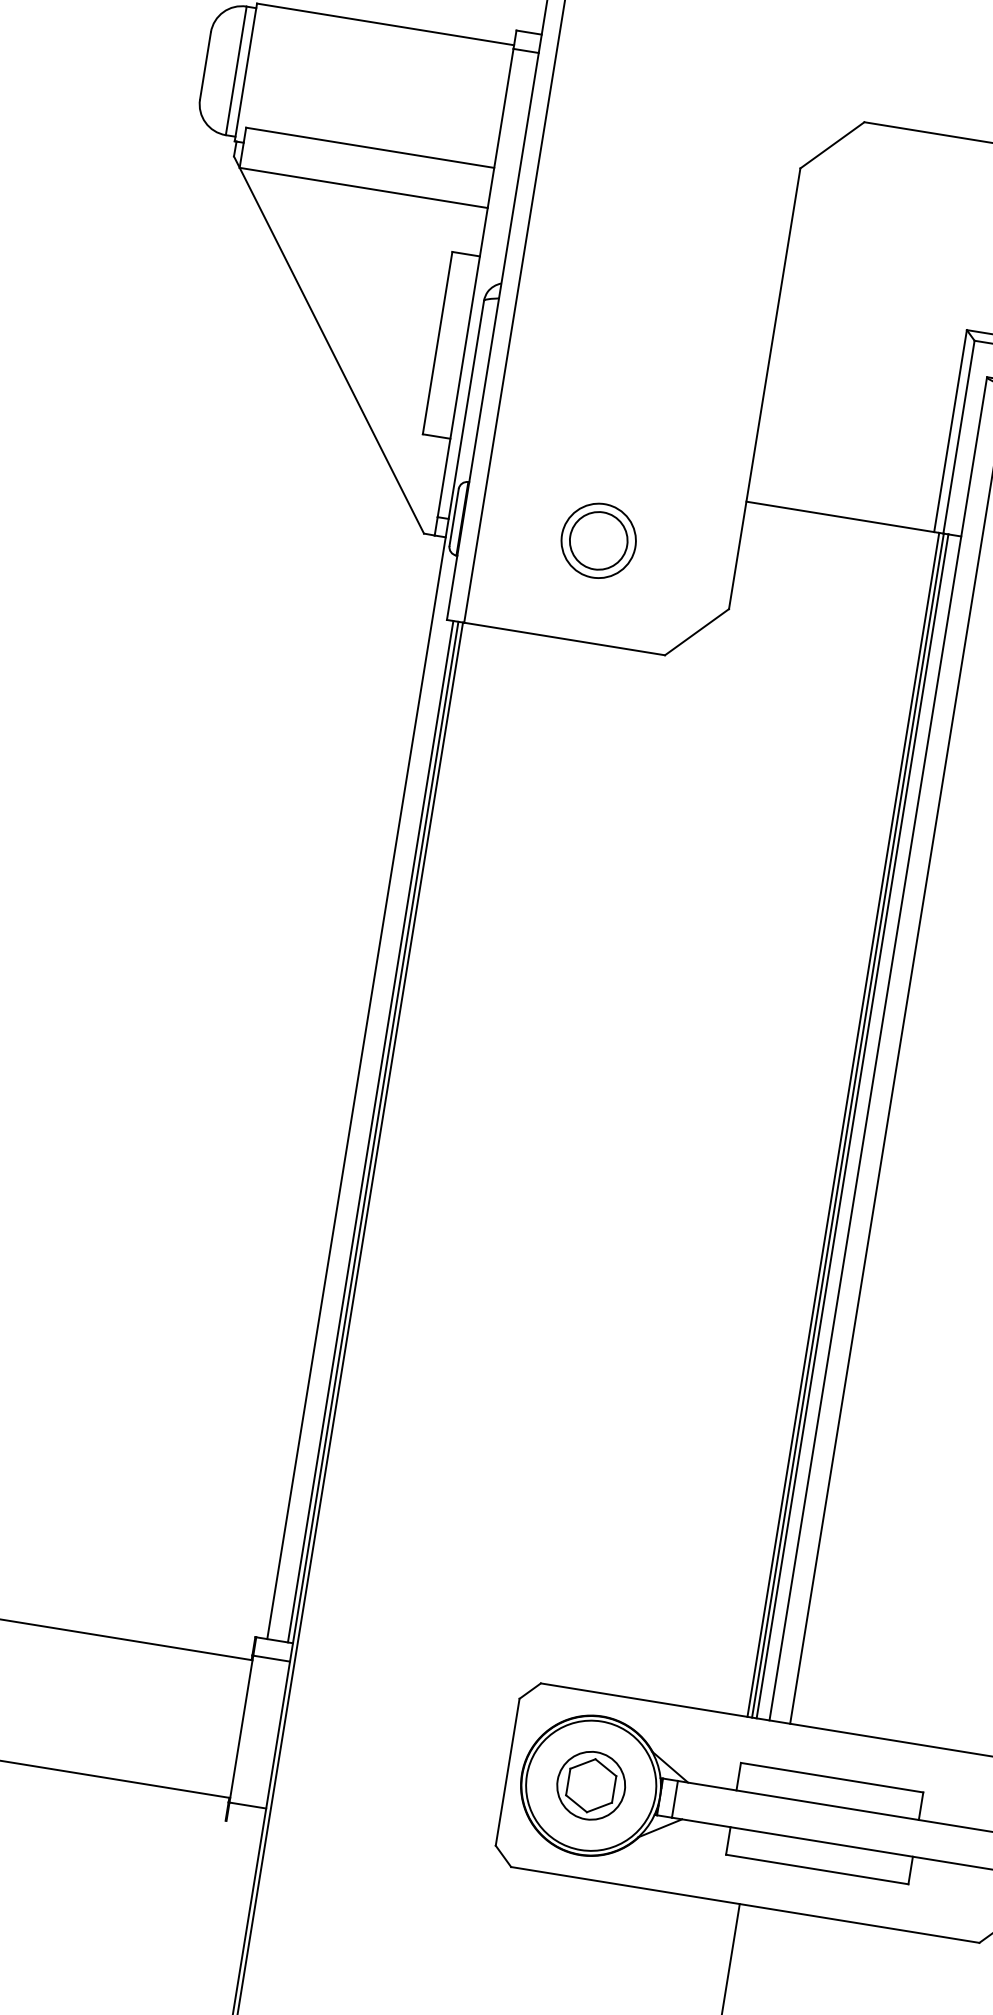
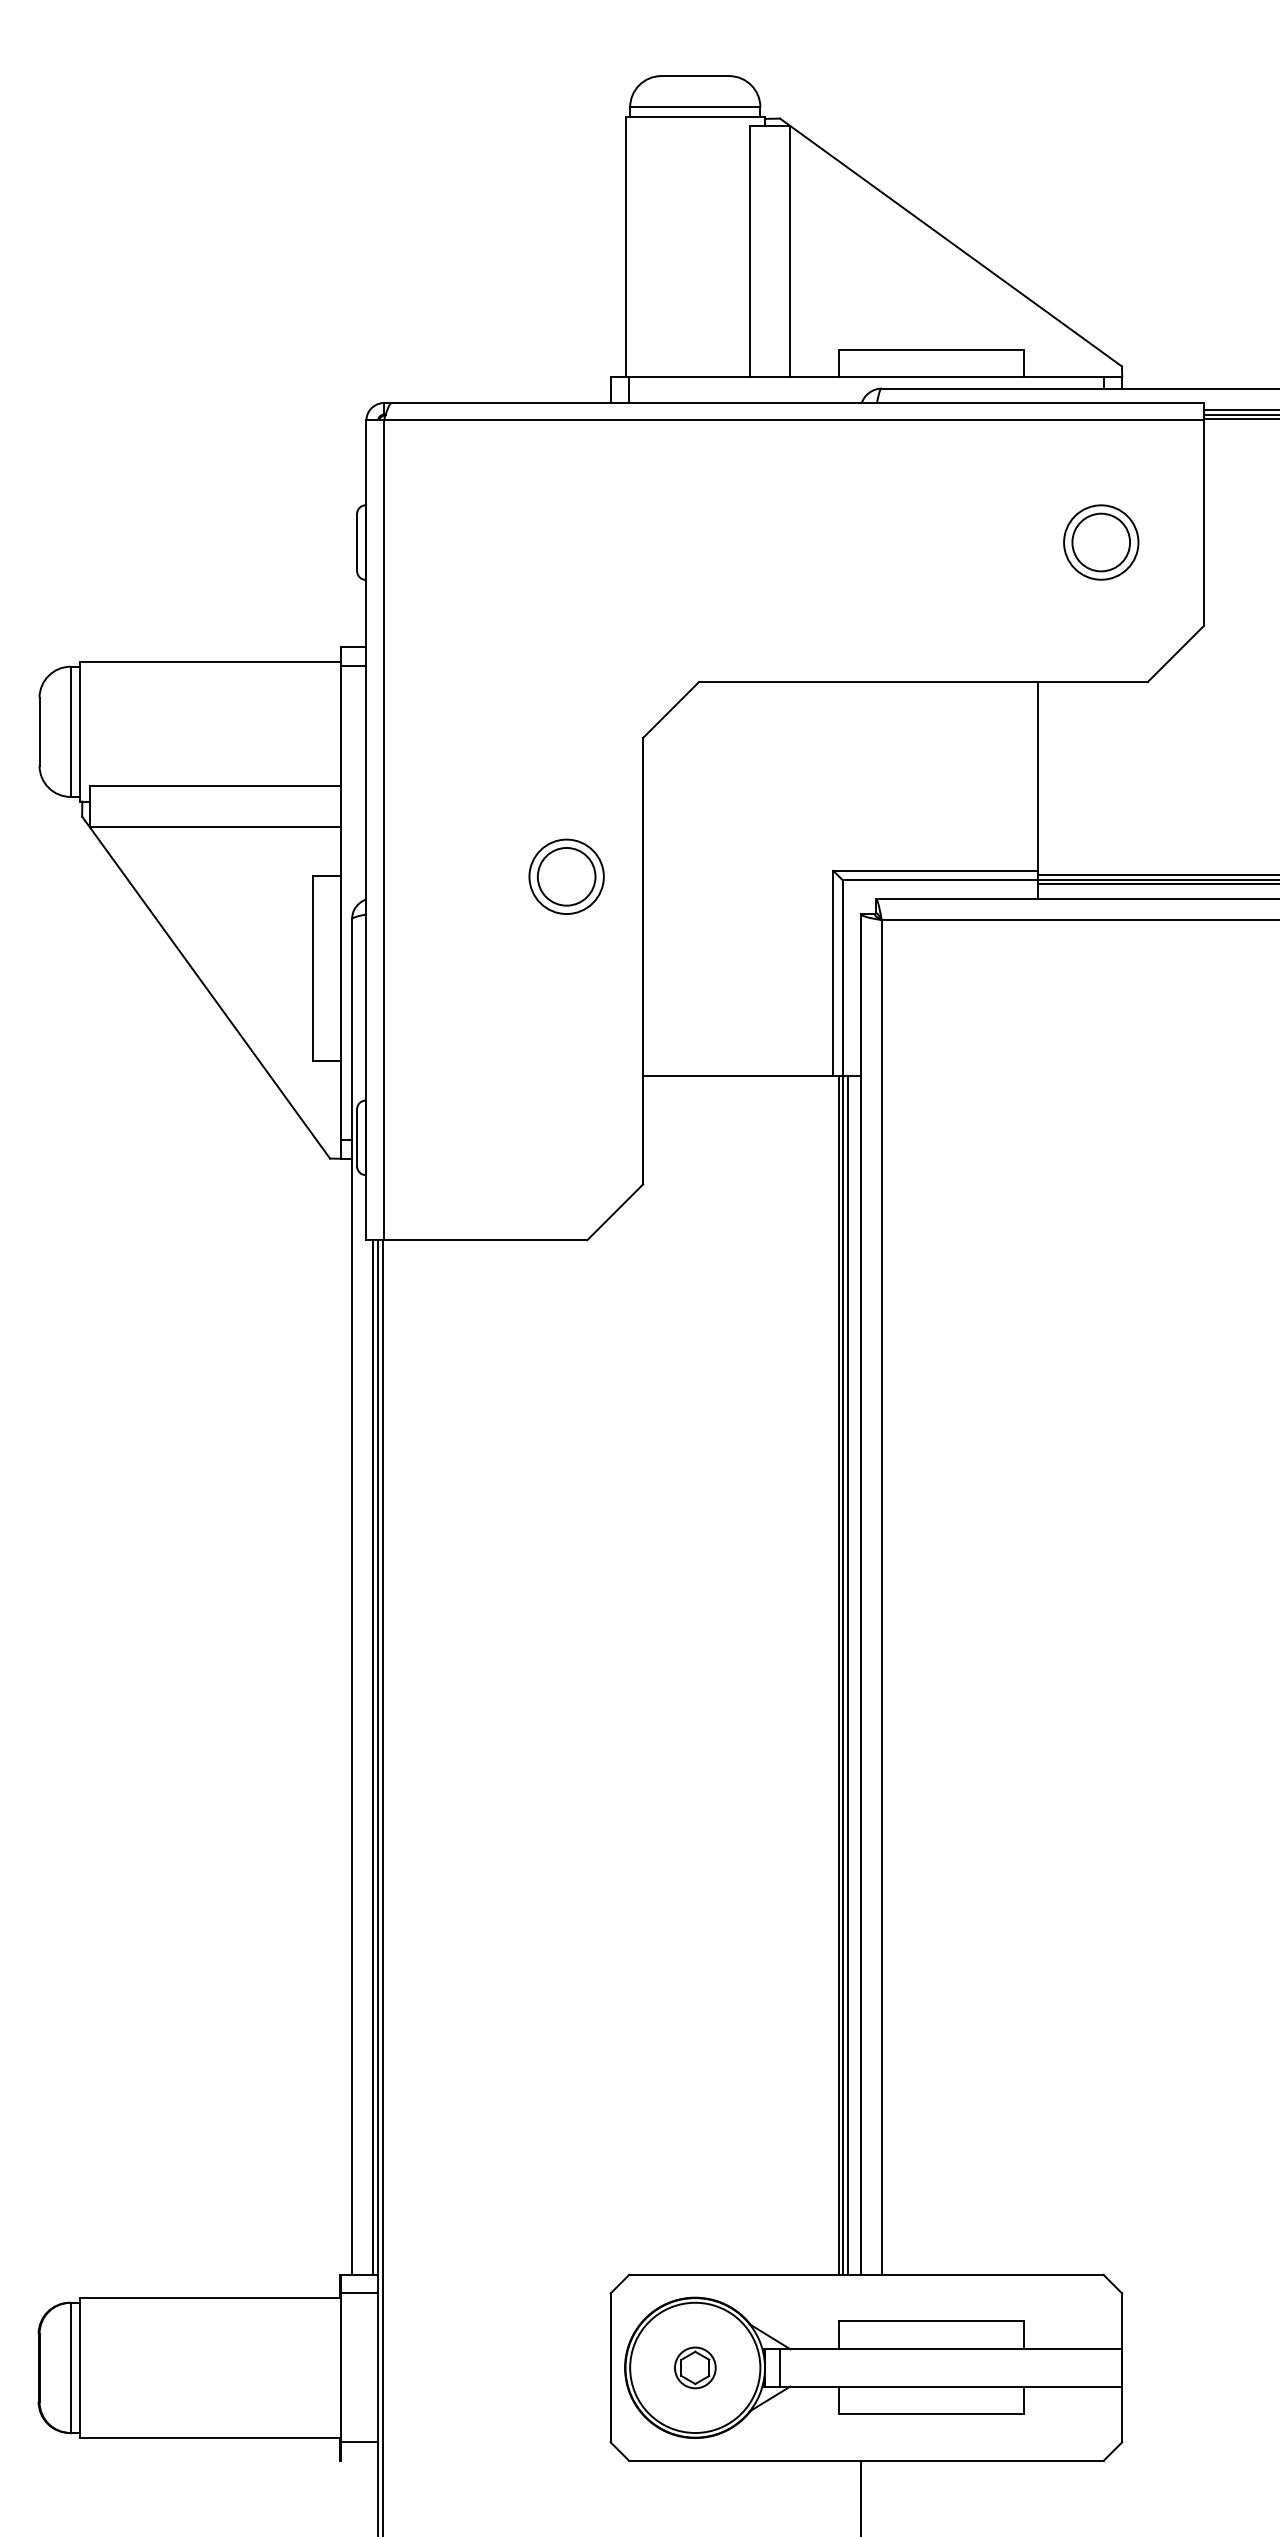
part: (598, 540) -> (566, 876), moved
part: (591, 1785) -> (695, 2367), size x0.6

